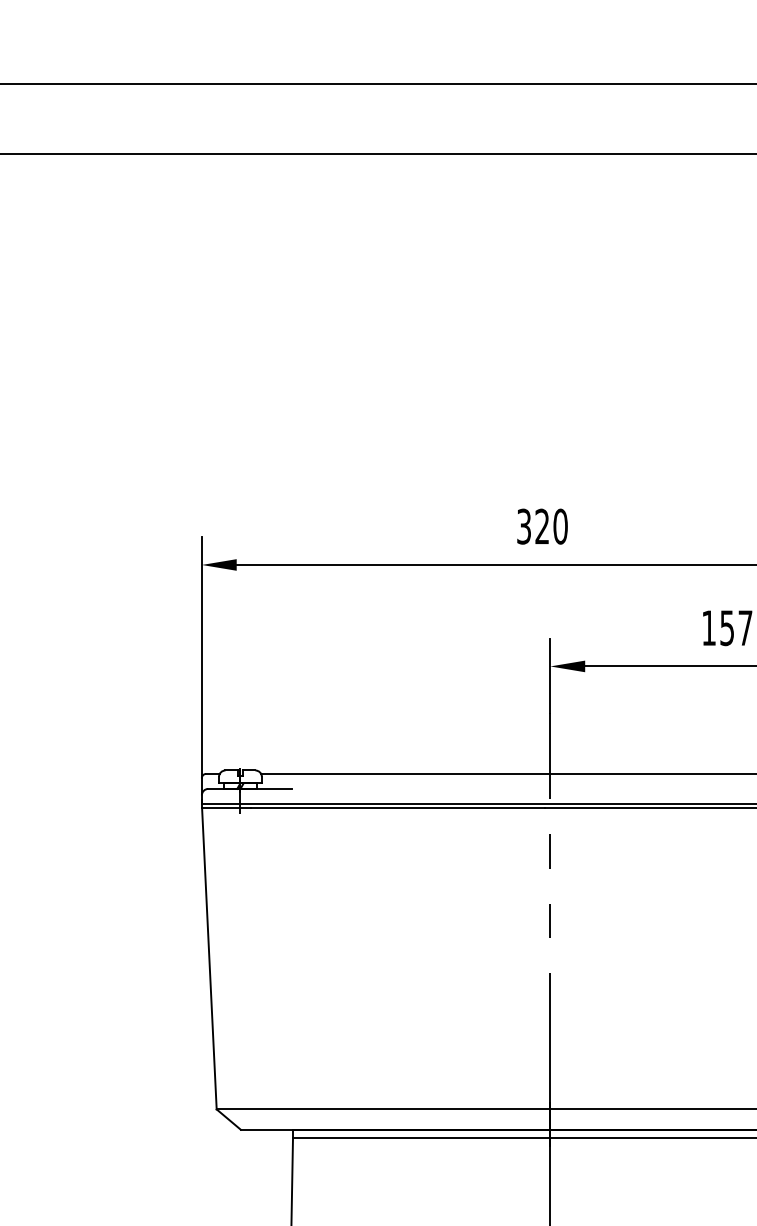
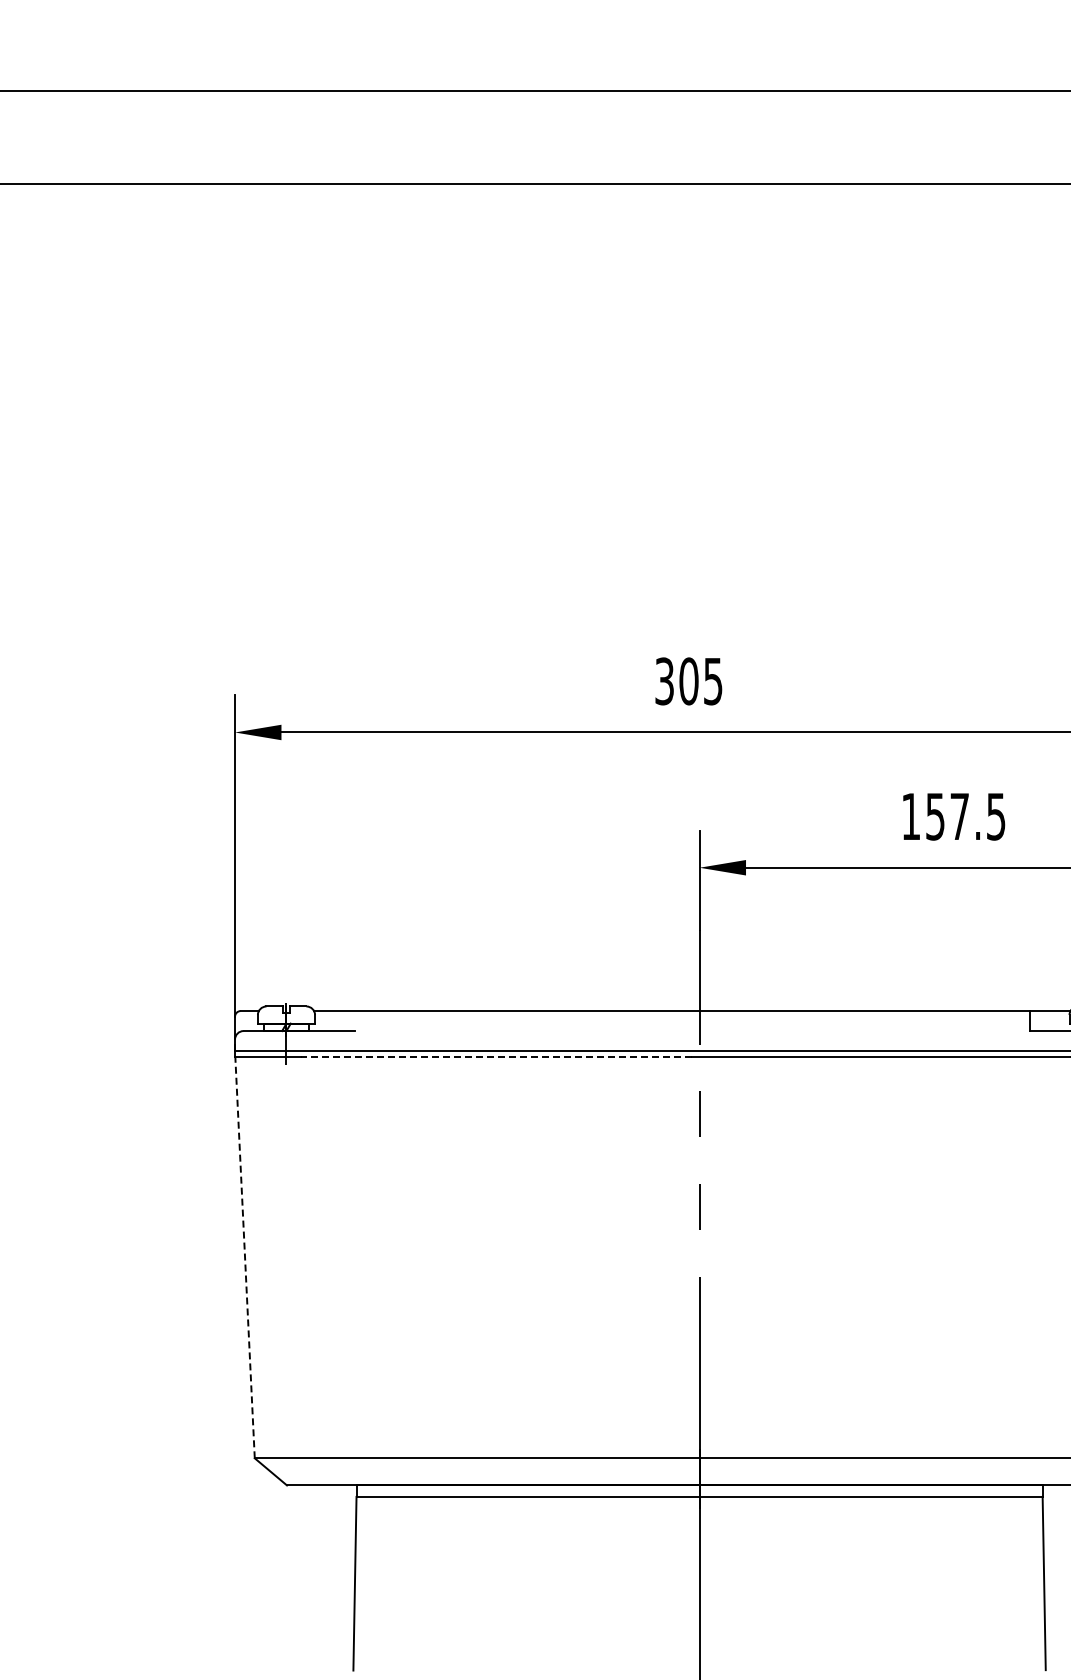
text: (551, 526) -> (700, 681), 320 -> 305
line: (398, 808) -> (496, 1056), solid -> dashed
line: (209, 958) -> (245, 1257), solid -> dashed

